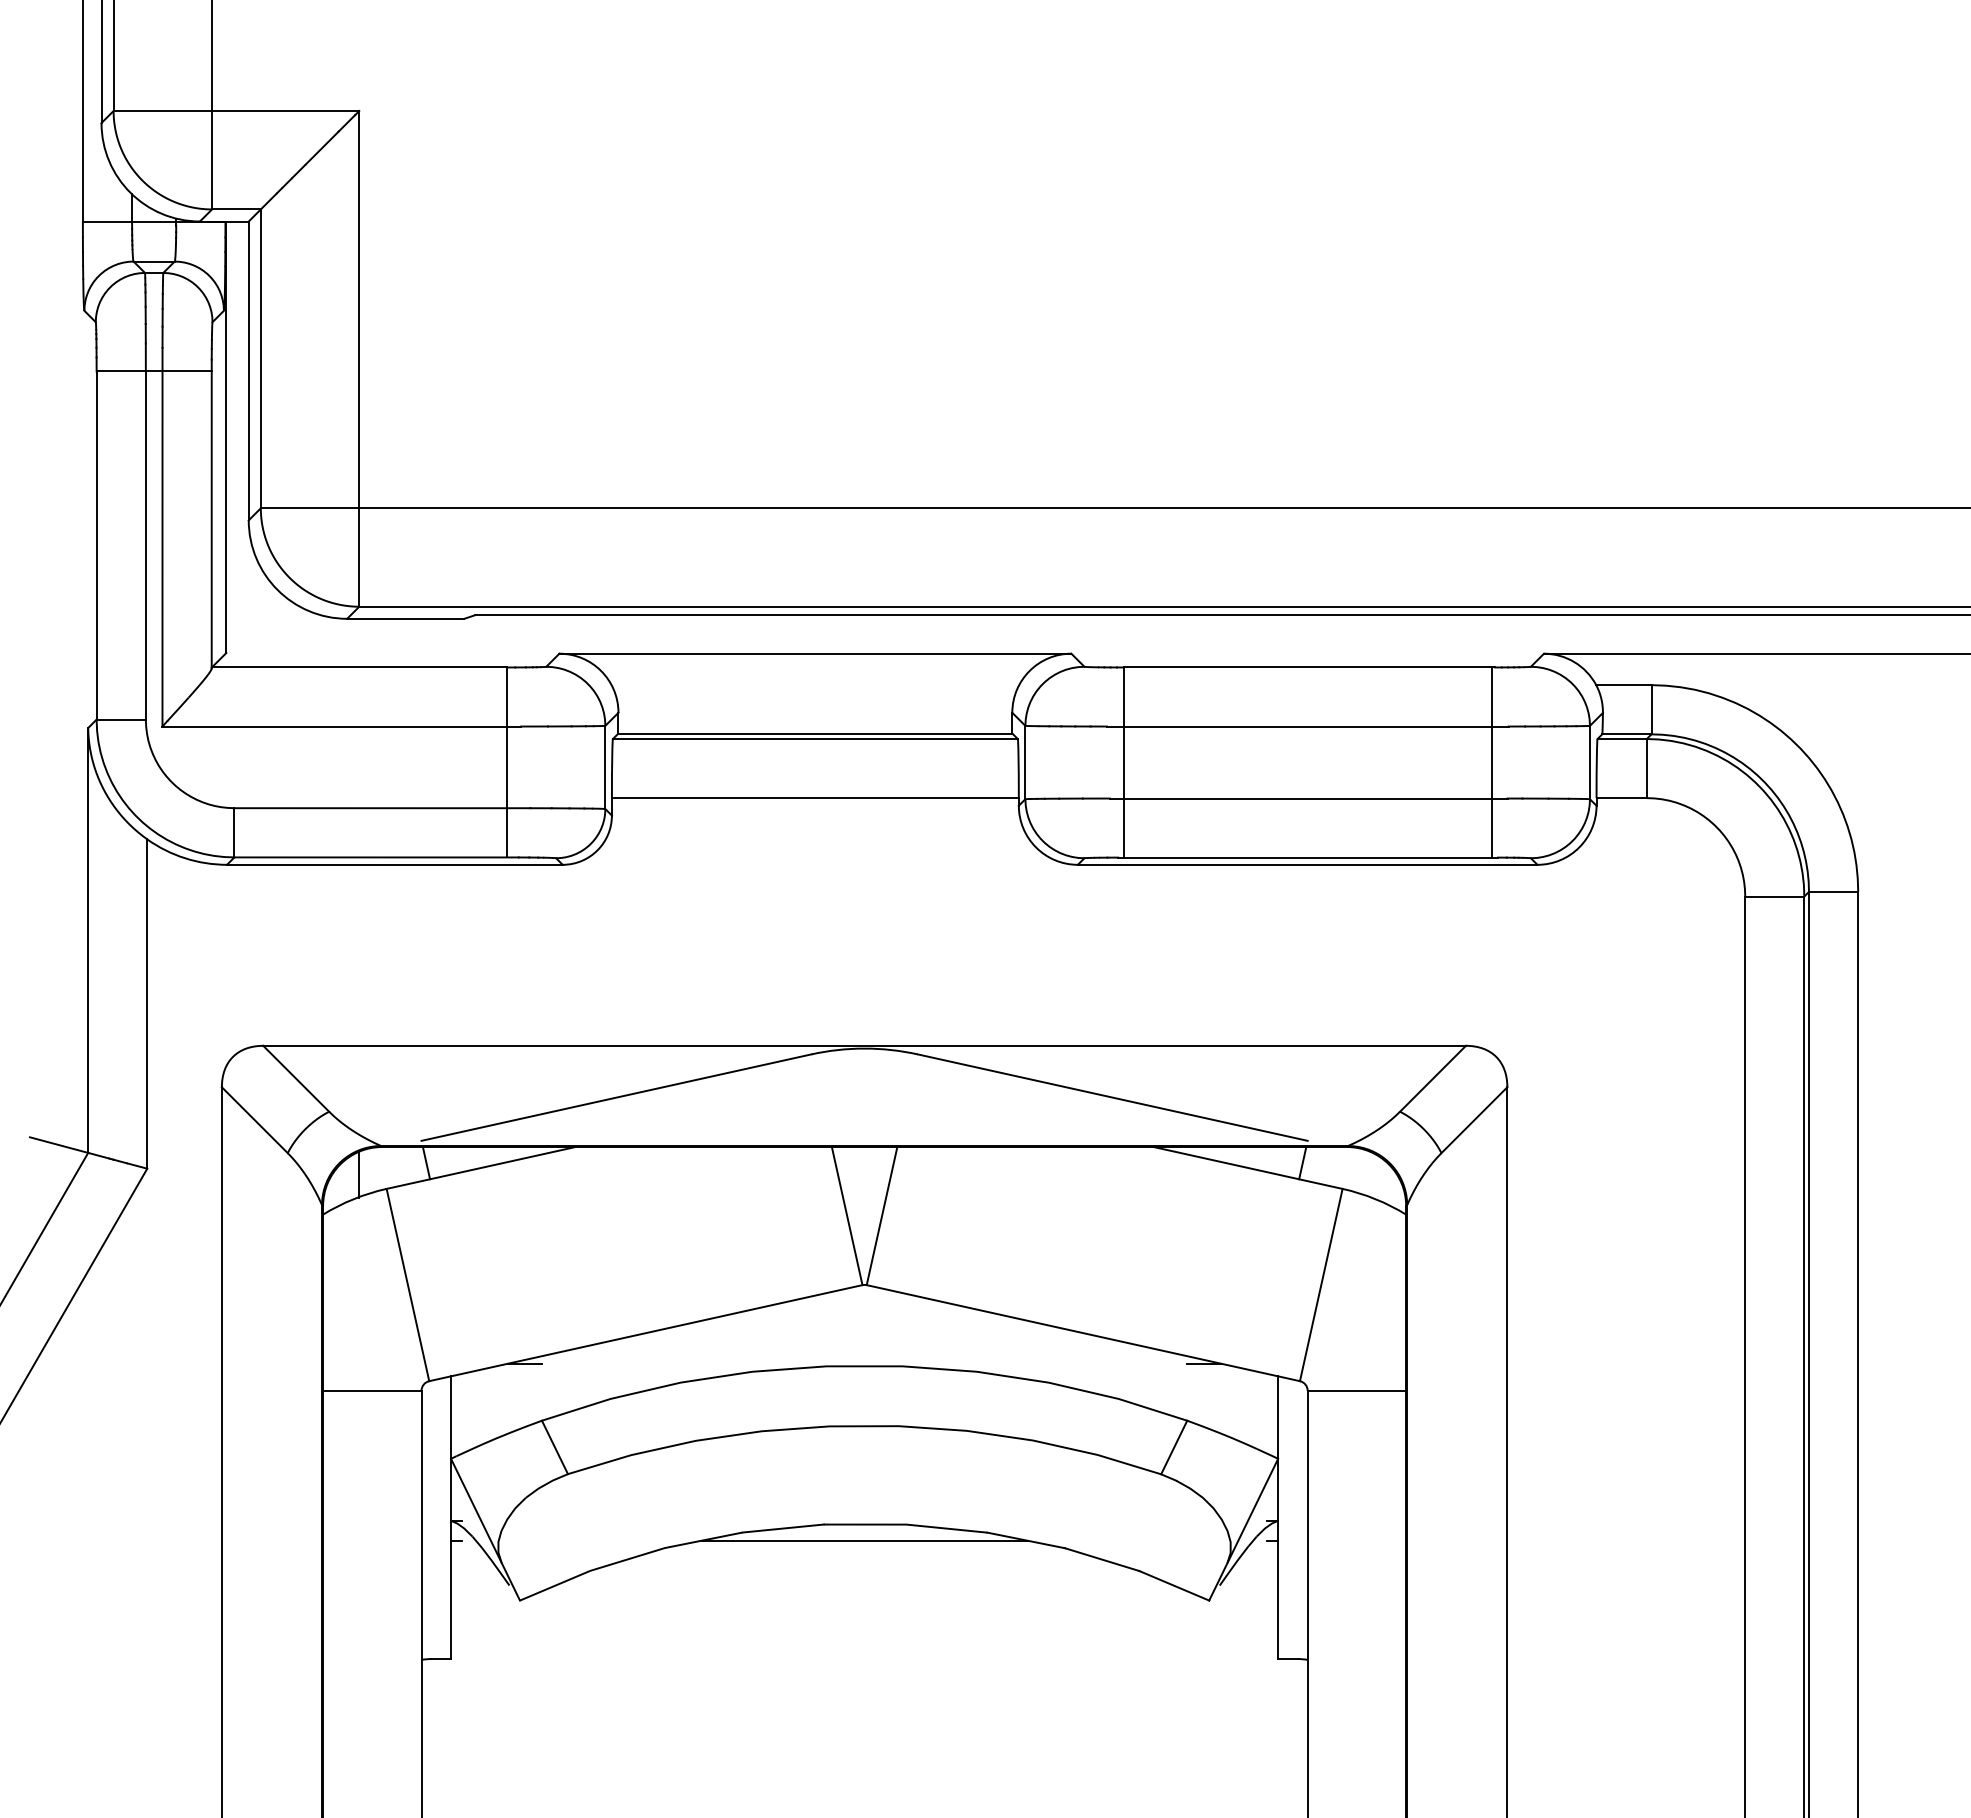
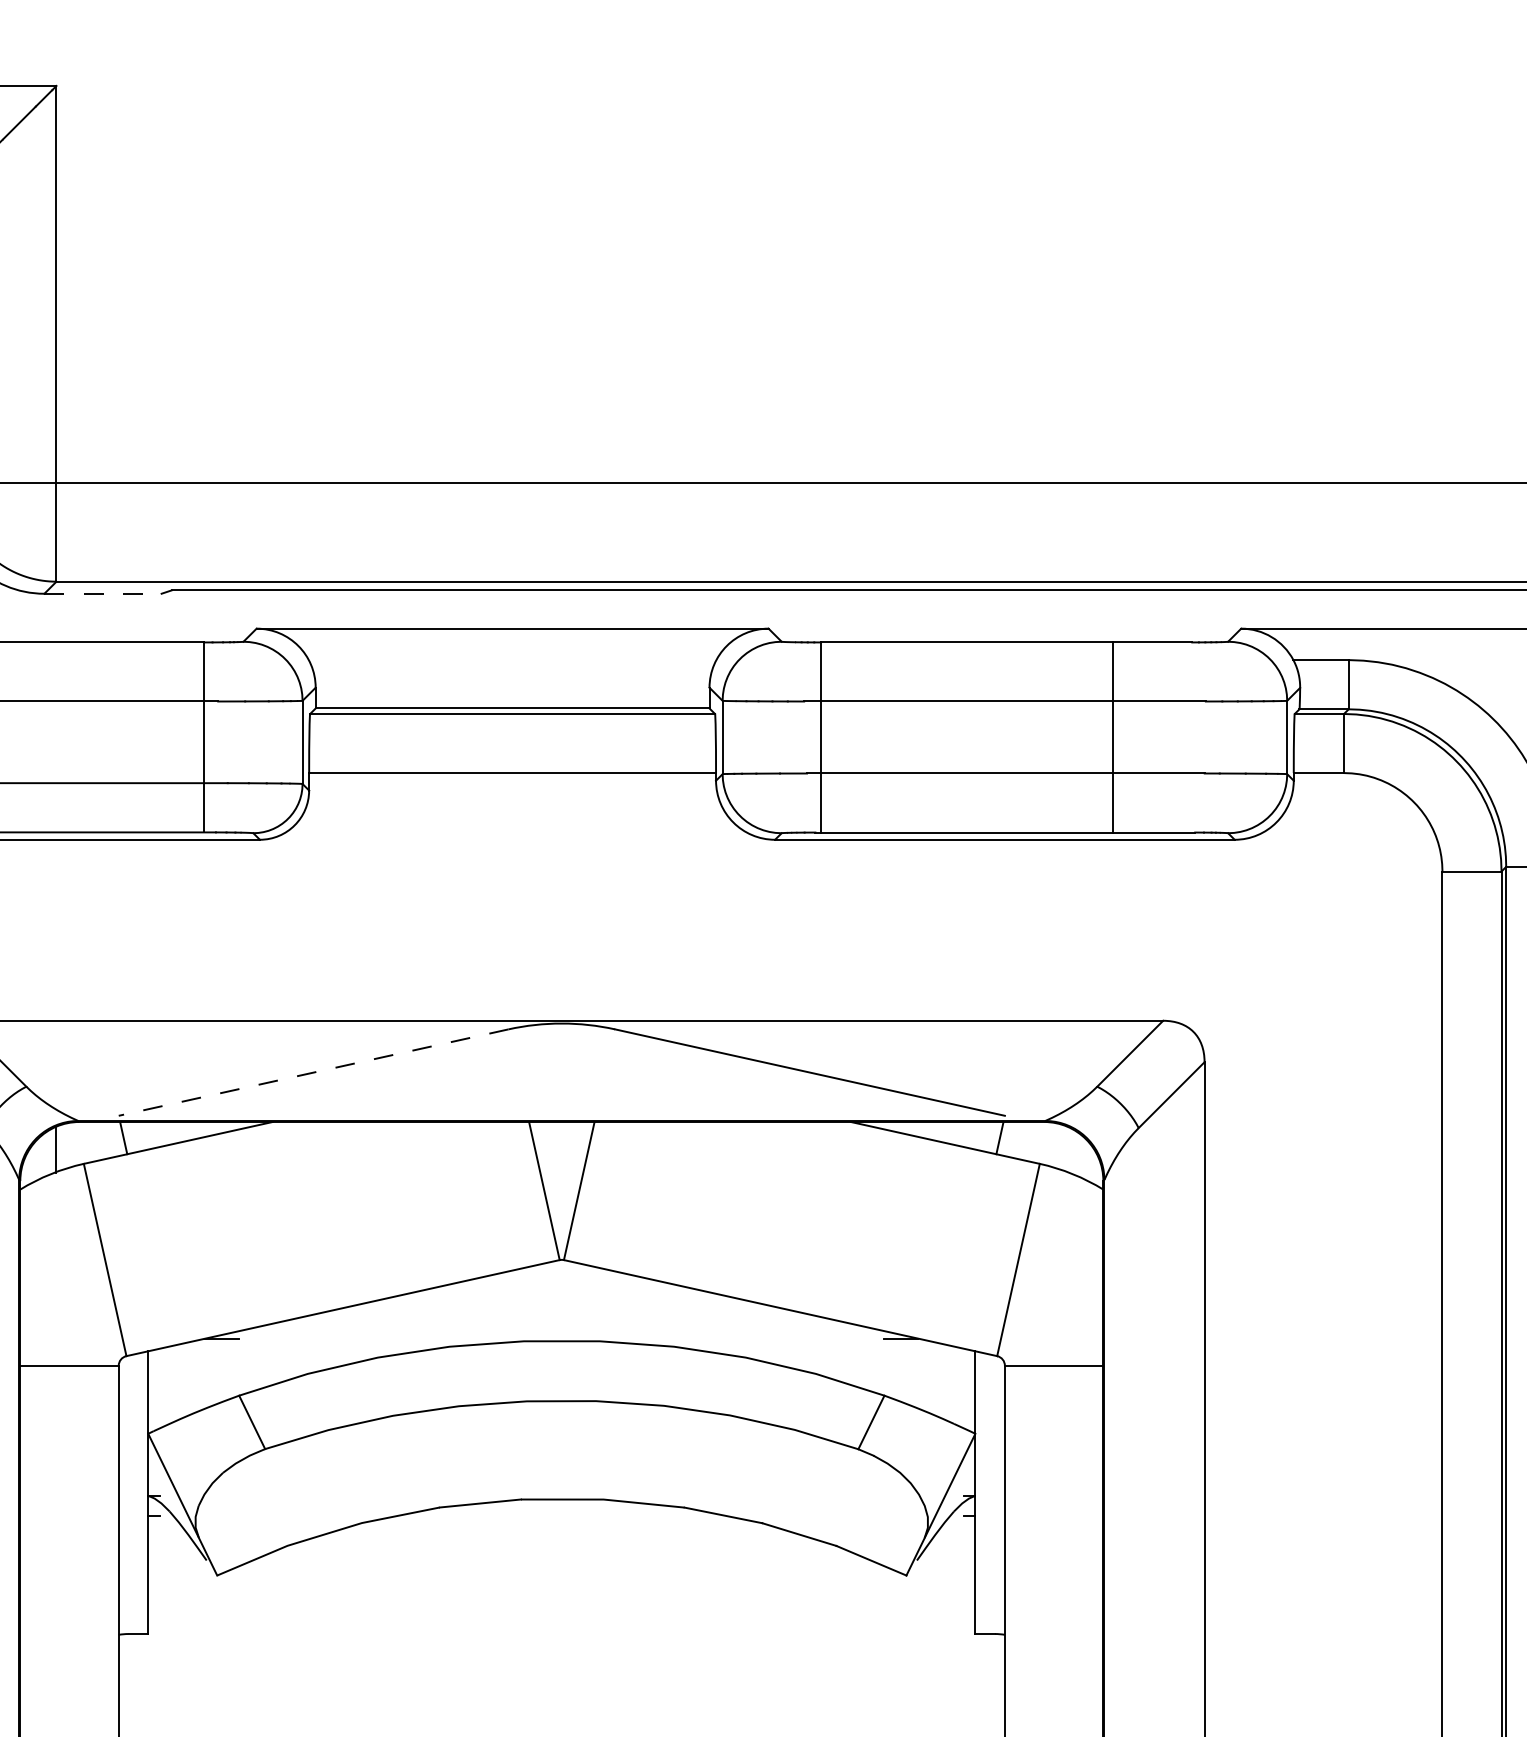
line: (405, 618) -> (102, 593), solid -> dashed
line: (1491, 762) -> (1112, 737), moved
line: (616, 1097) -> (313, 1072), solid -> dashed
line: (864, 1540) -> (561, 1515), removed

